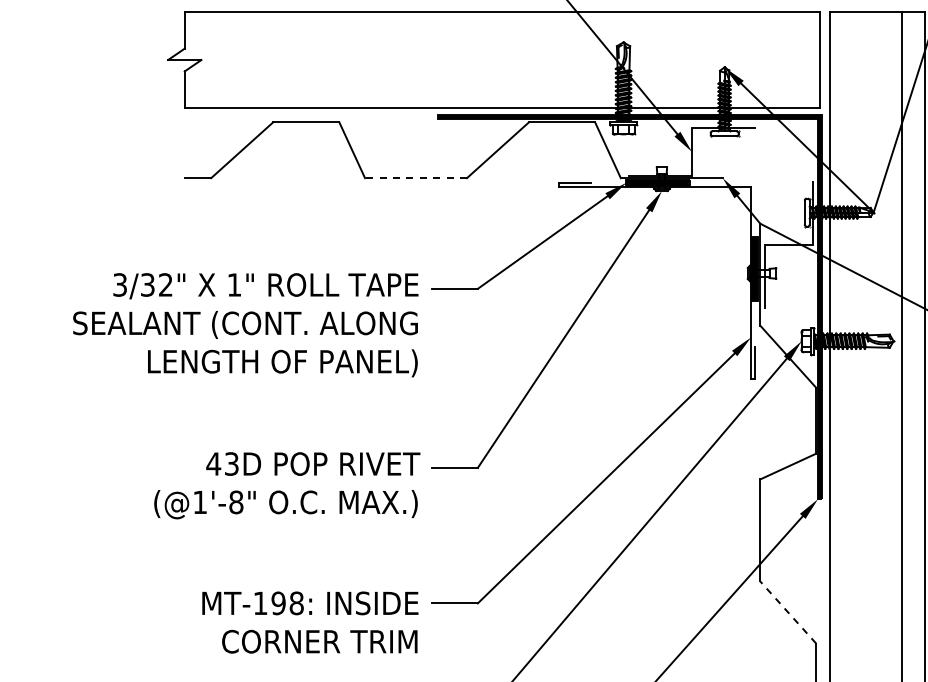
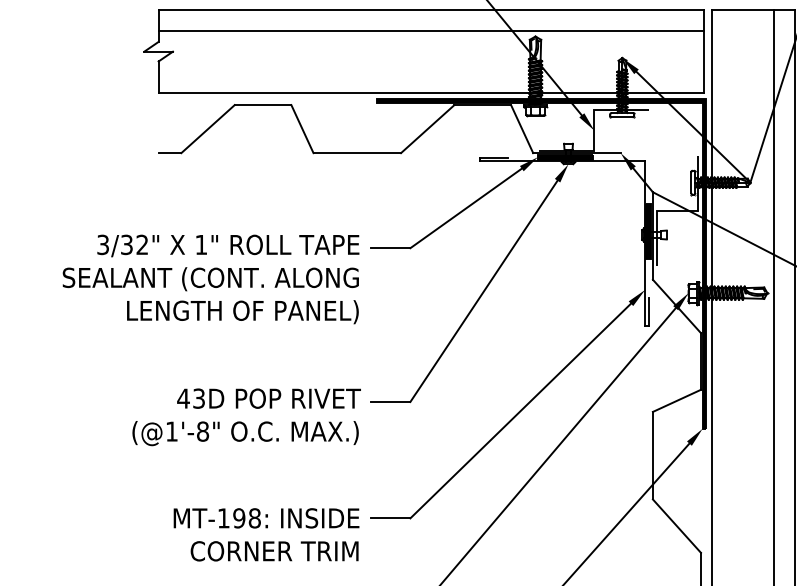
line: (501, 36) -> (430, 31), added
line: (416, 178) -> (357, 153), dashed -> solid
line: (788, 612) -> (677, 526), dashed -> solid

